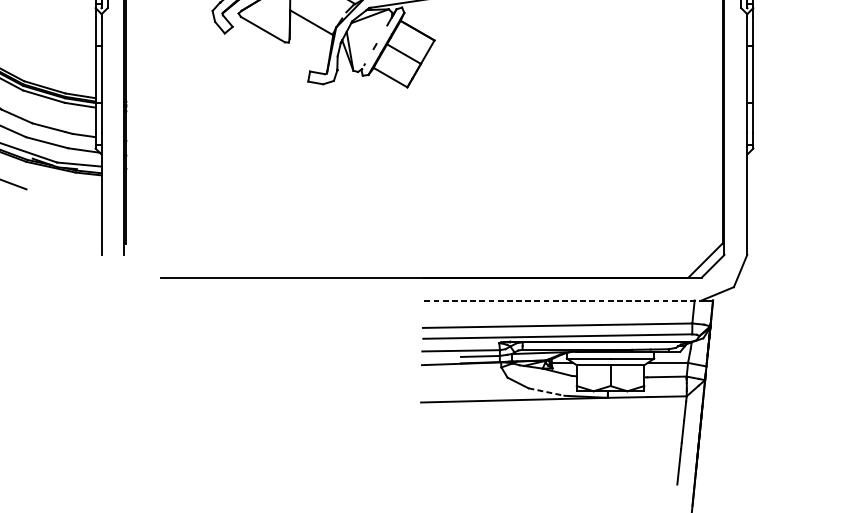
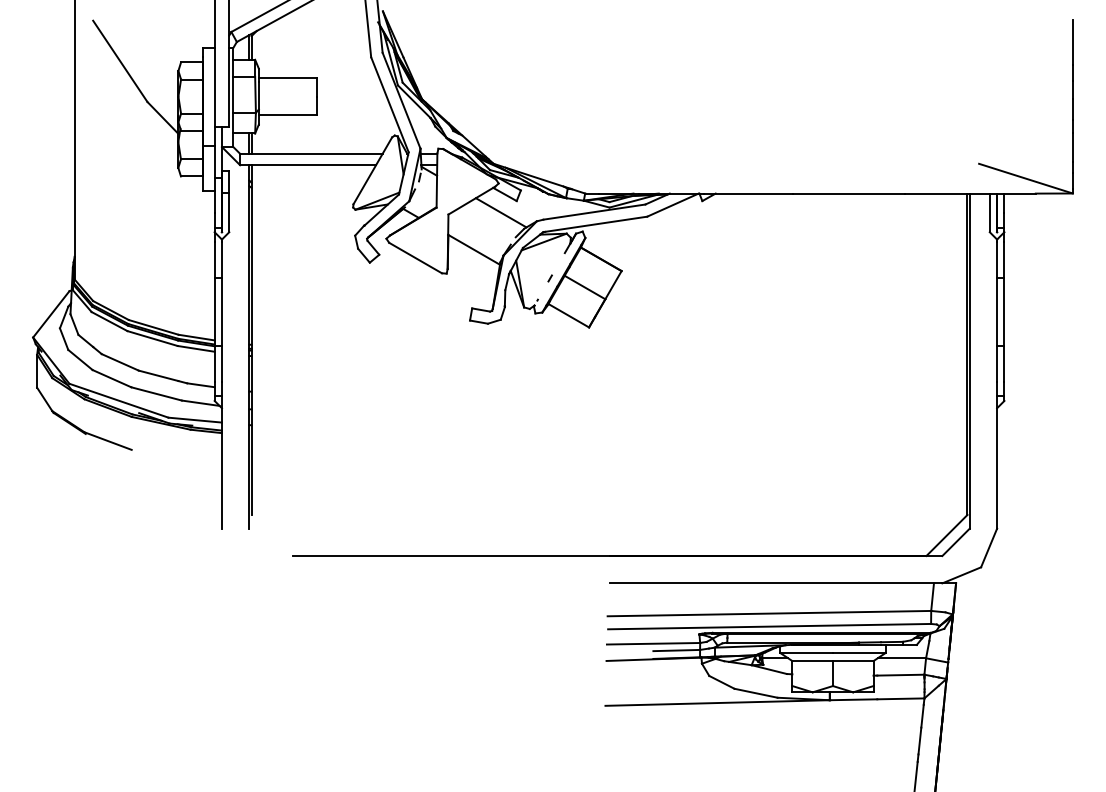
line: (563, 300) -> (776, 583), dashed -> solid
line: (546, 392) -> (756, 693), dashed -> solid

